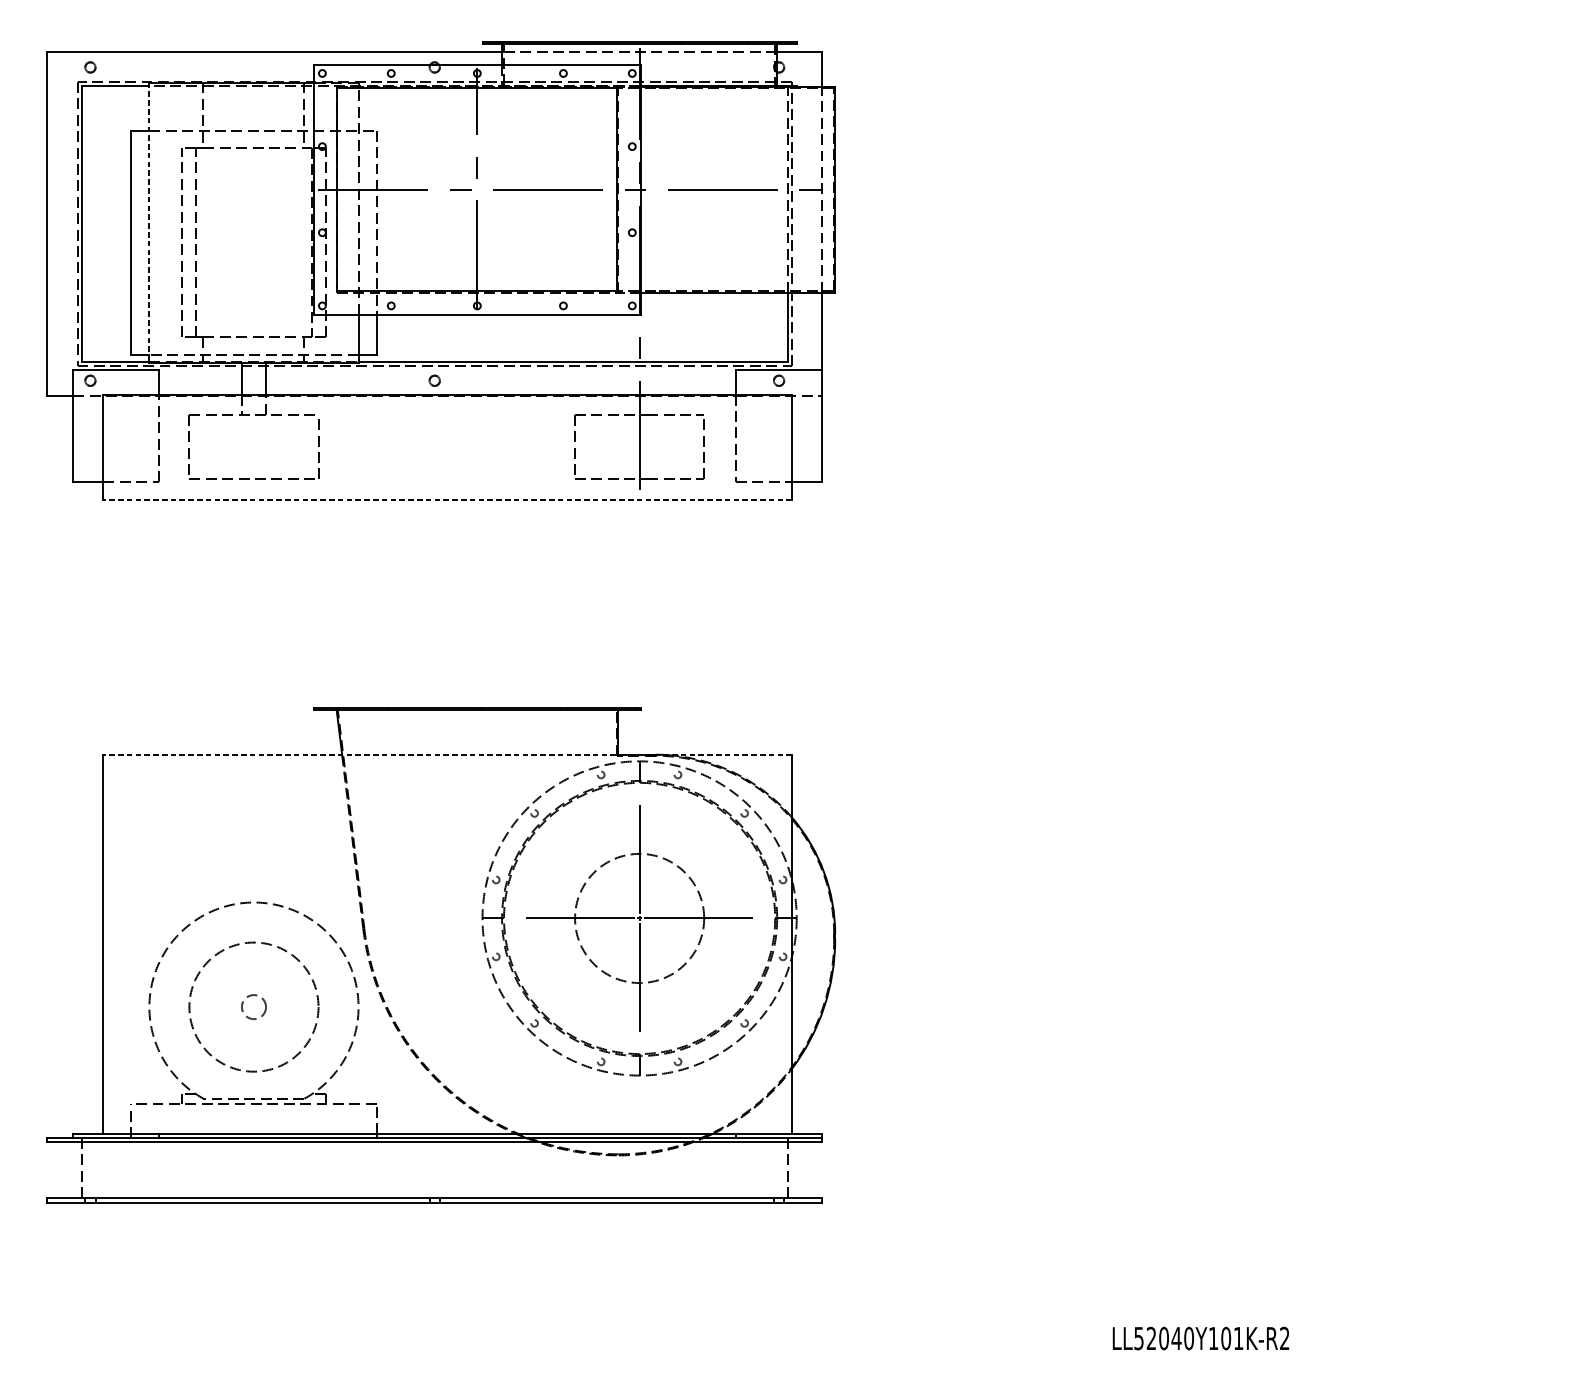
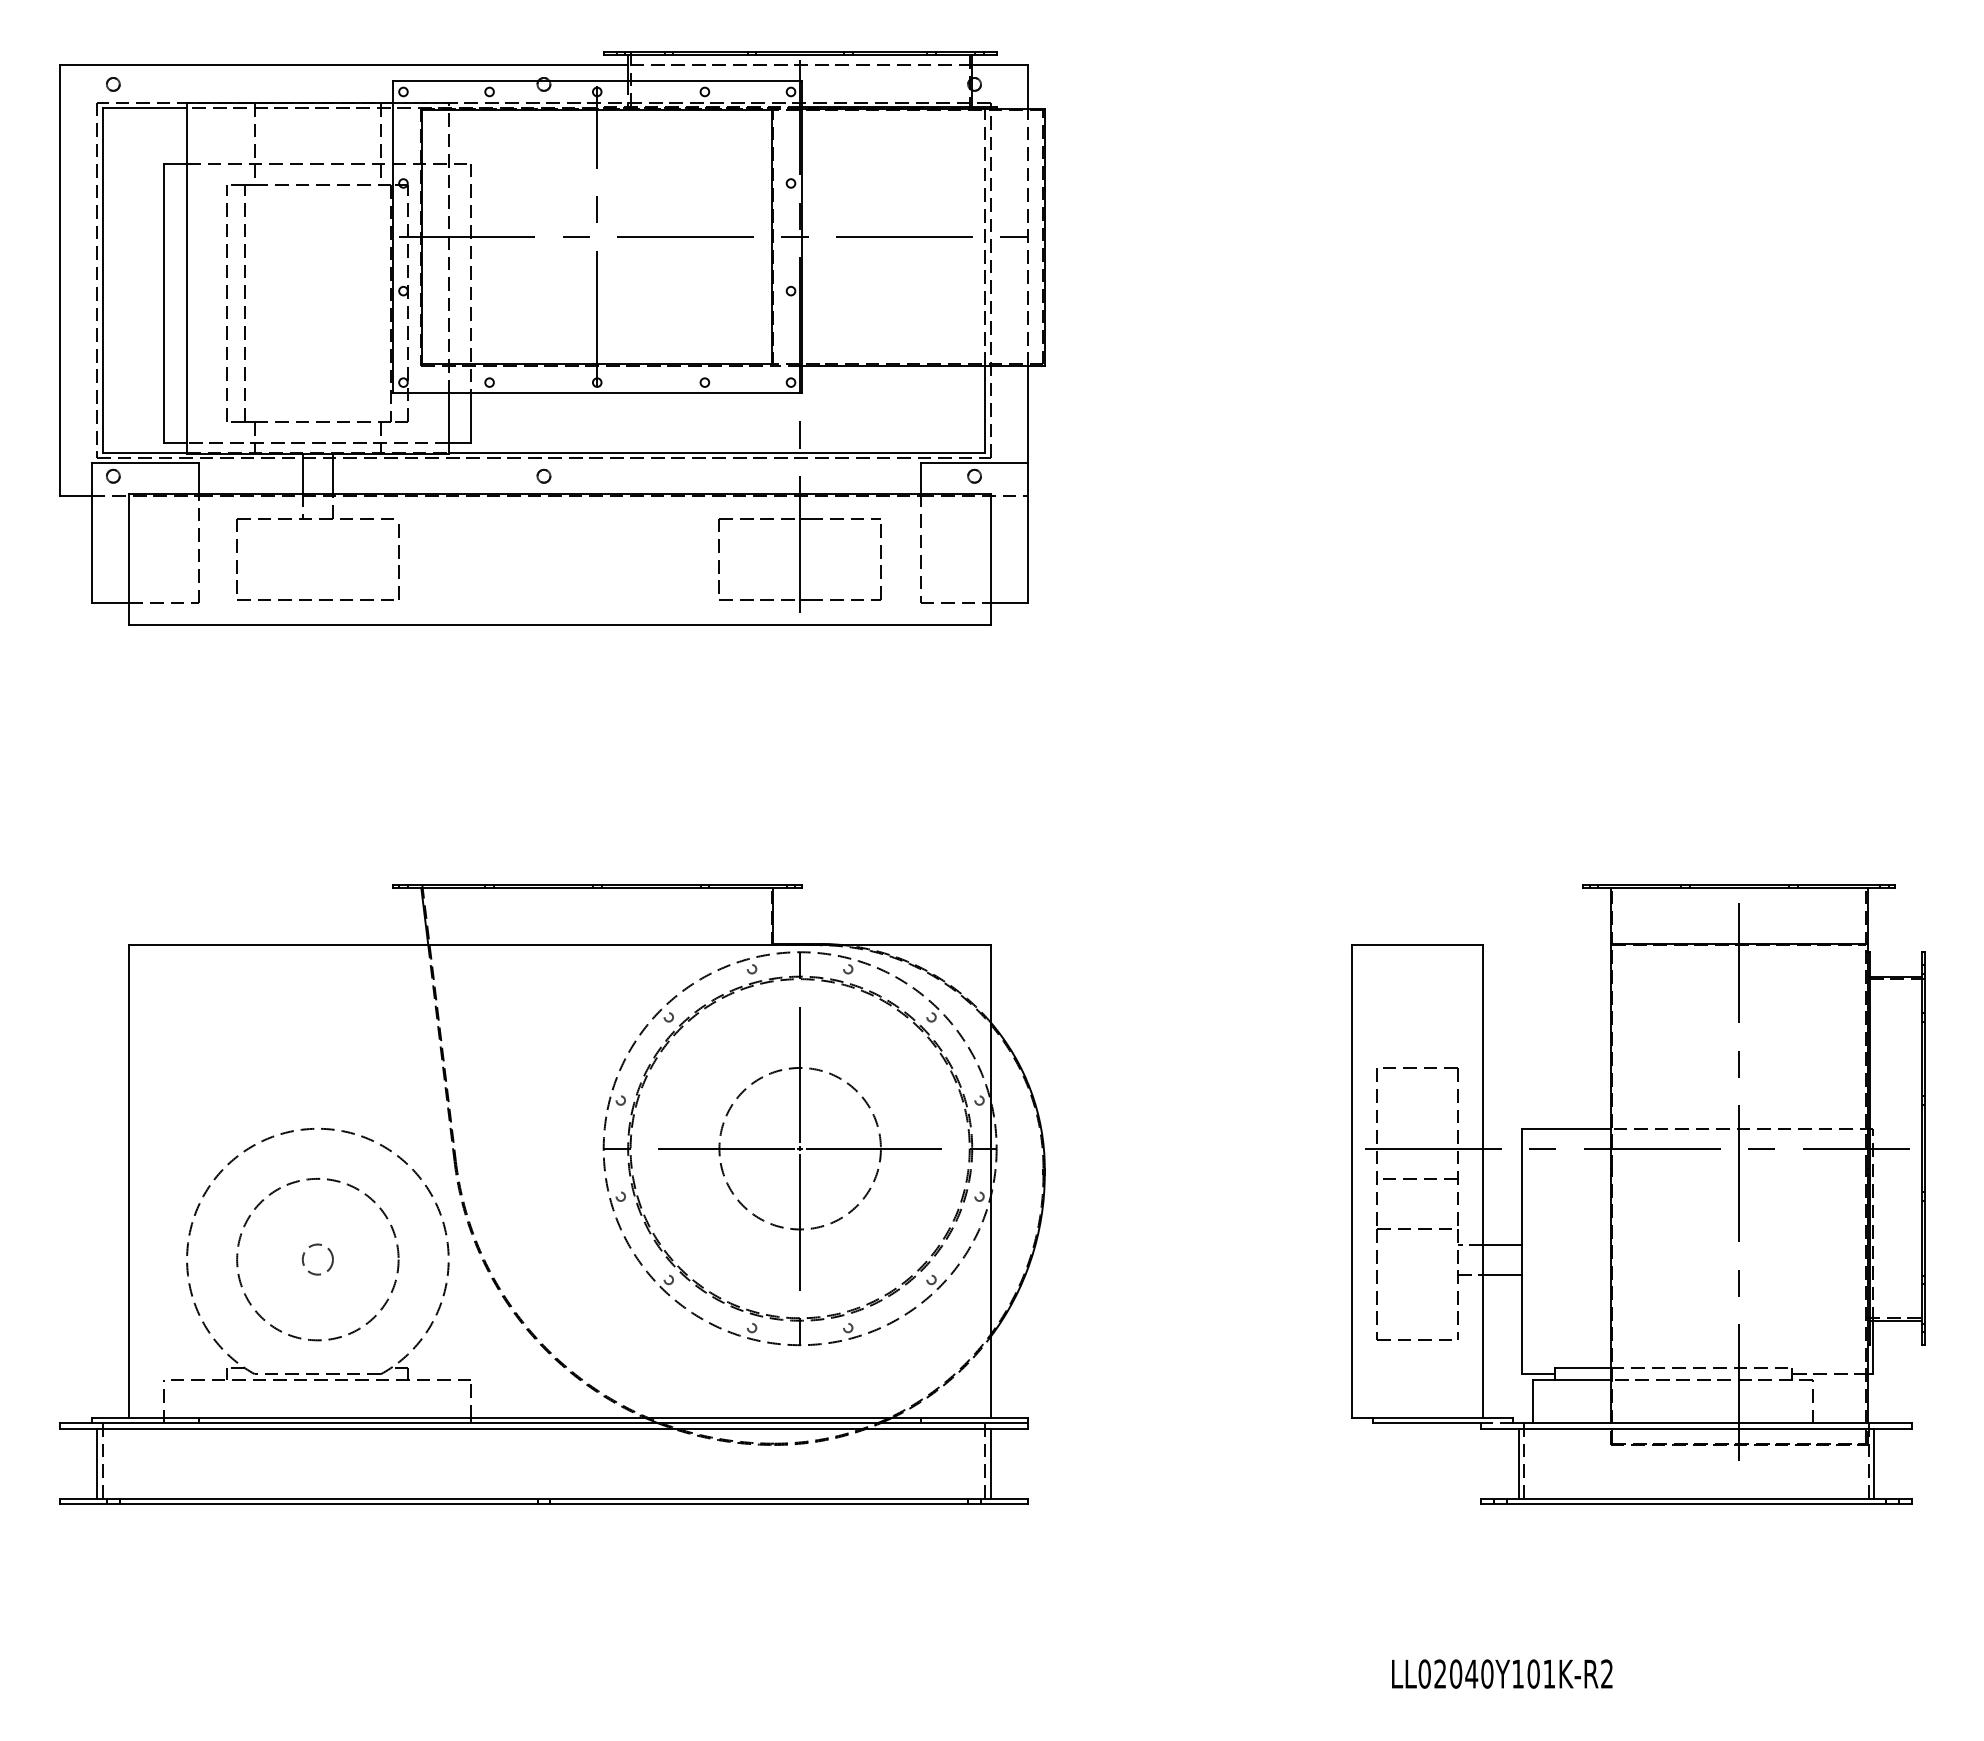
line: (149, 223) -> (187, 279), dashed -> solid
line: (447, 499) -> (560, 624), dashed -> solid
line: (447, 755) -> (560, 944), dashed -> solid
part: (1309, 955) -> (1638, 1194), added
line: (77, 1170) -> (97, 1463), added
line: (791, 1170) -> (990, 1463), added
text: (1138, 1338) -> (1424, 1673), LL52040Y101K-R2 -> LL02040Y101K-R2

